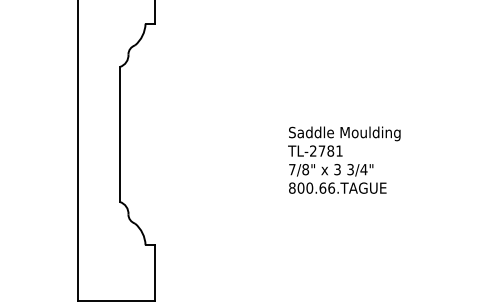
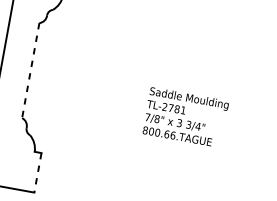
line: (119, 135) -> (30, 71), solid -> dashed
line: (155, 273) -> (38, 173), solid -> dashed

